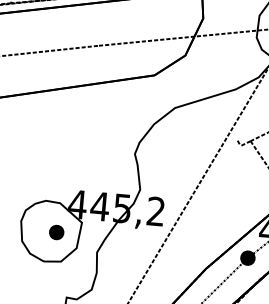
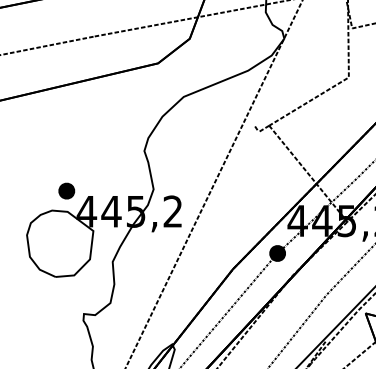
part: (56, 231) -> (66, 190), moved

